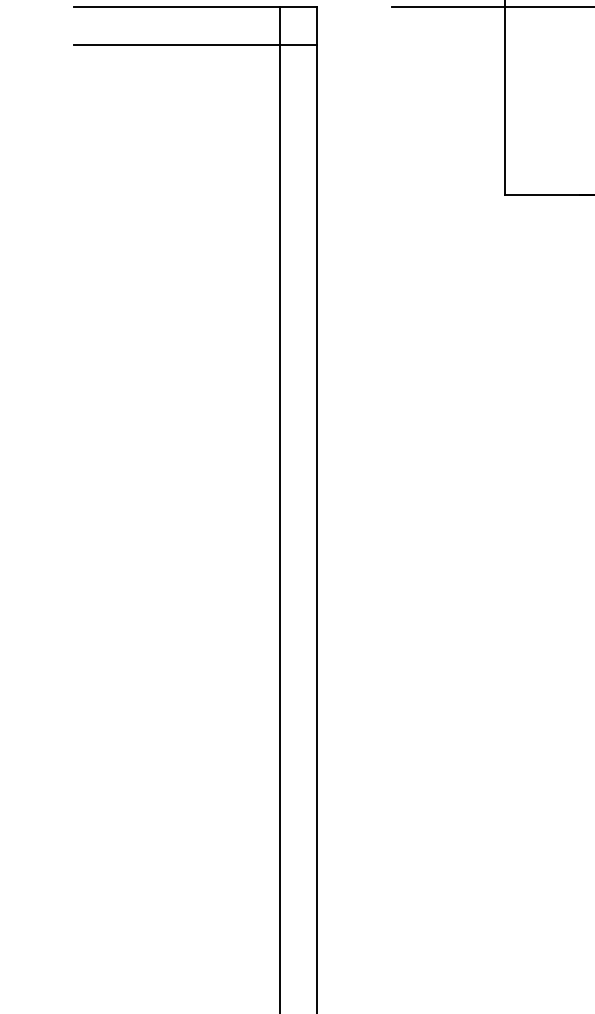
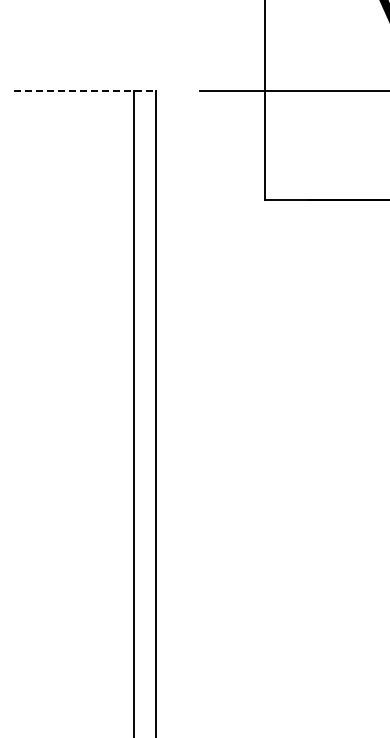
line: (196, 7) -> (85, 90), solid -> dashed
line: (194, 45) -> (84, 112), removed

